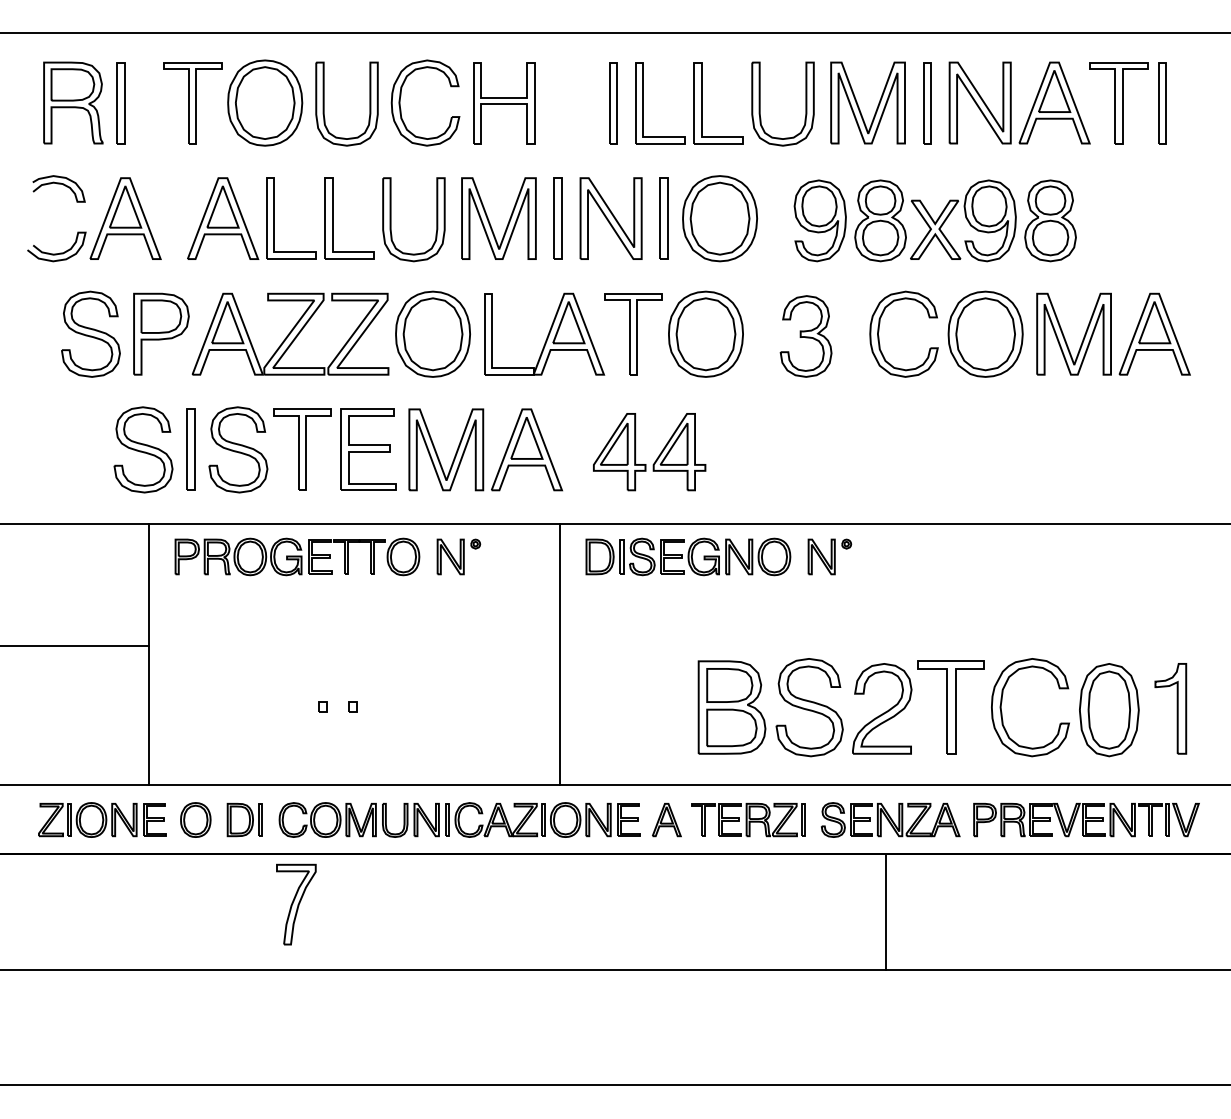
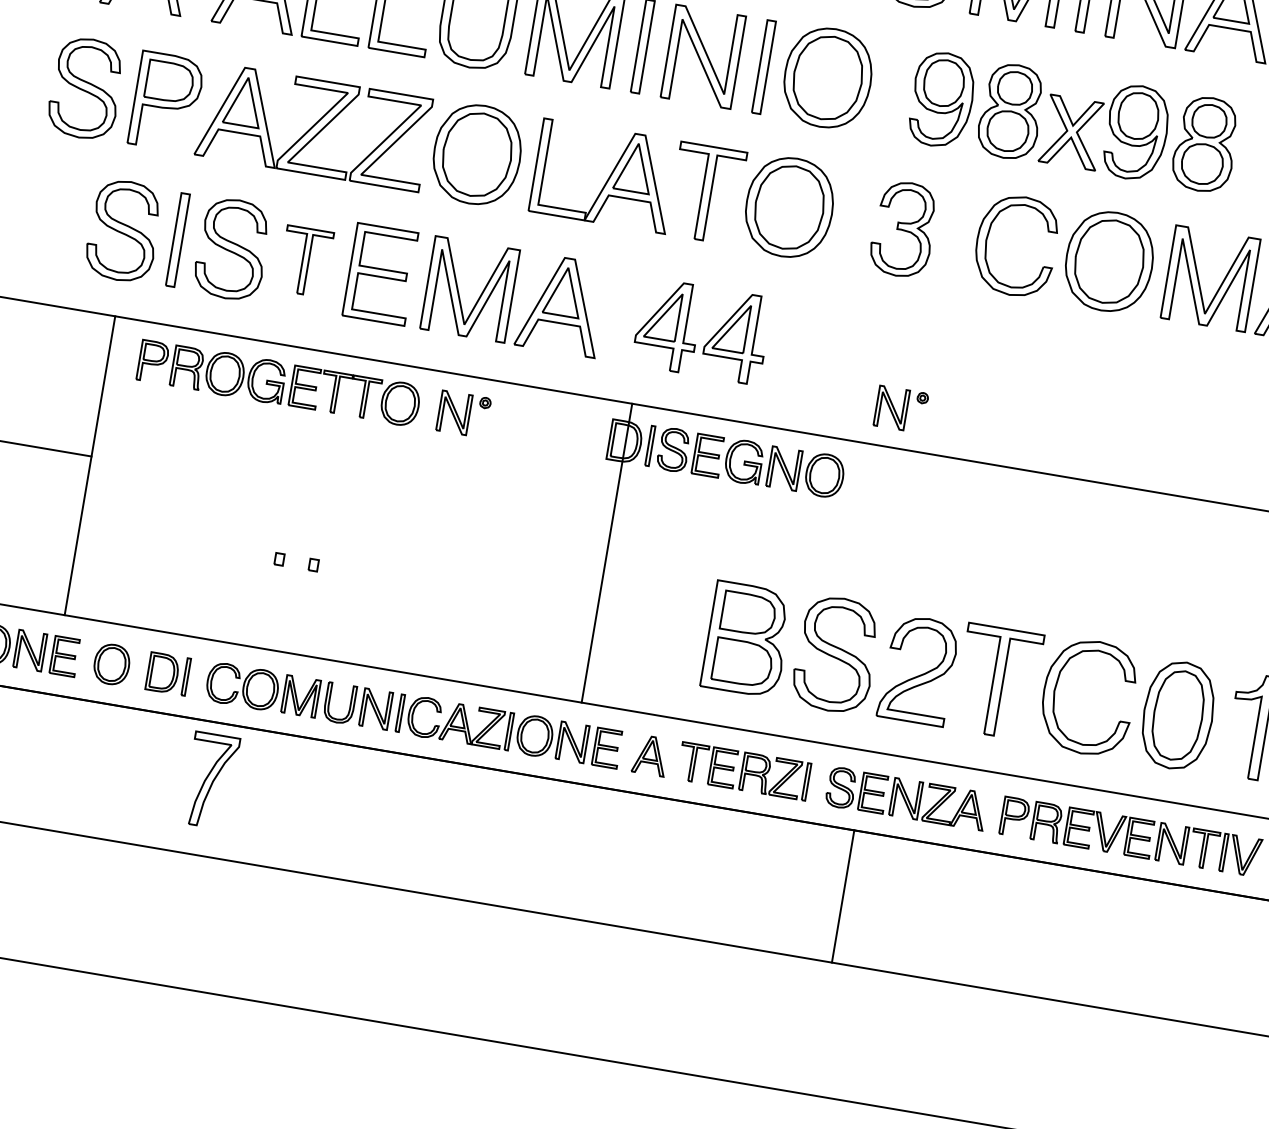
part: (302, 449) -> (305, 261), size x0.7
part: (829, 556) -> (900, 408), moved
line: (559, 653) -> (607, 552), moved
line: (885, 911) -> (843, 895), moved

